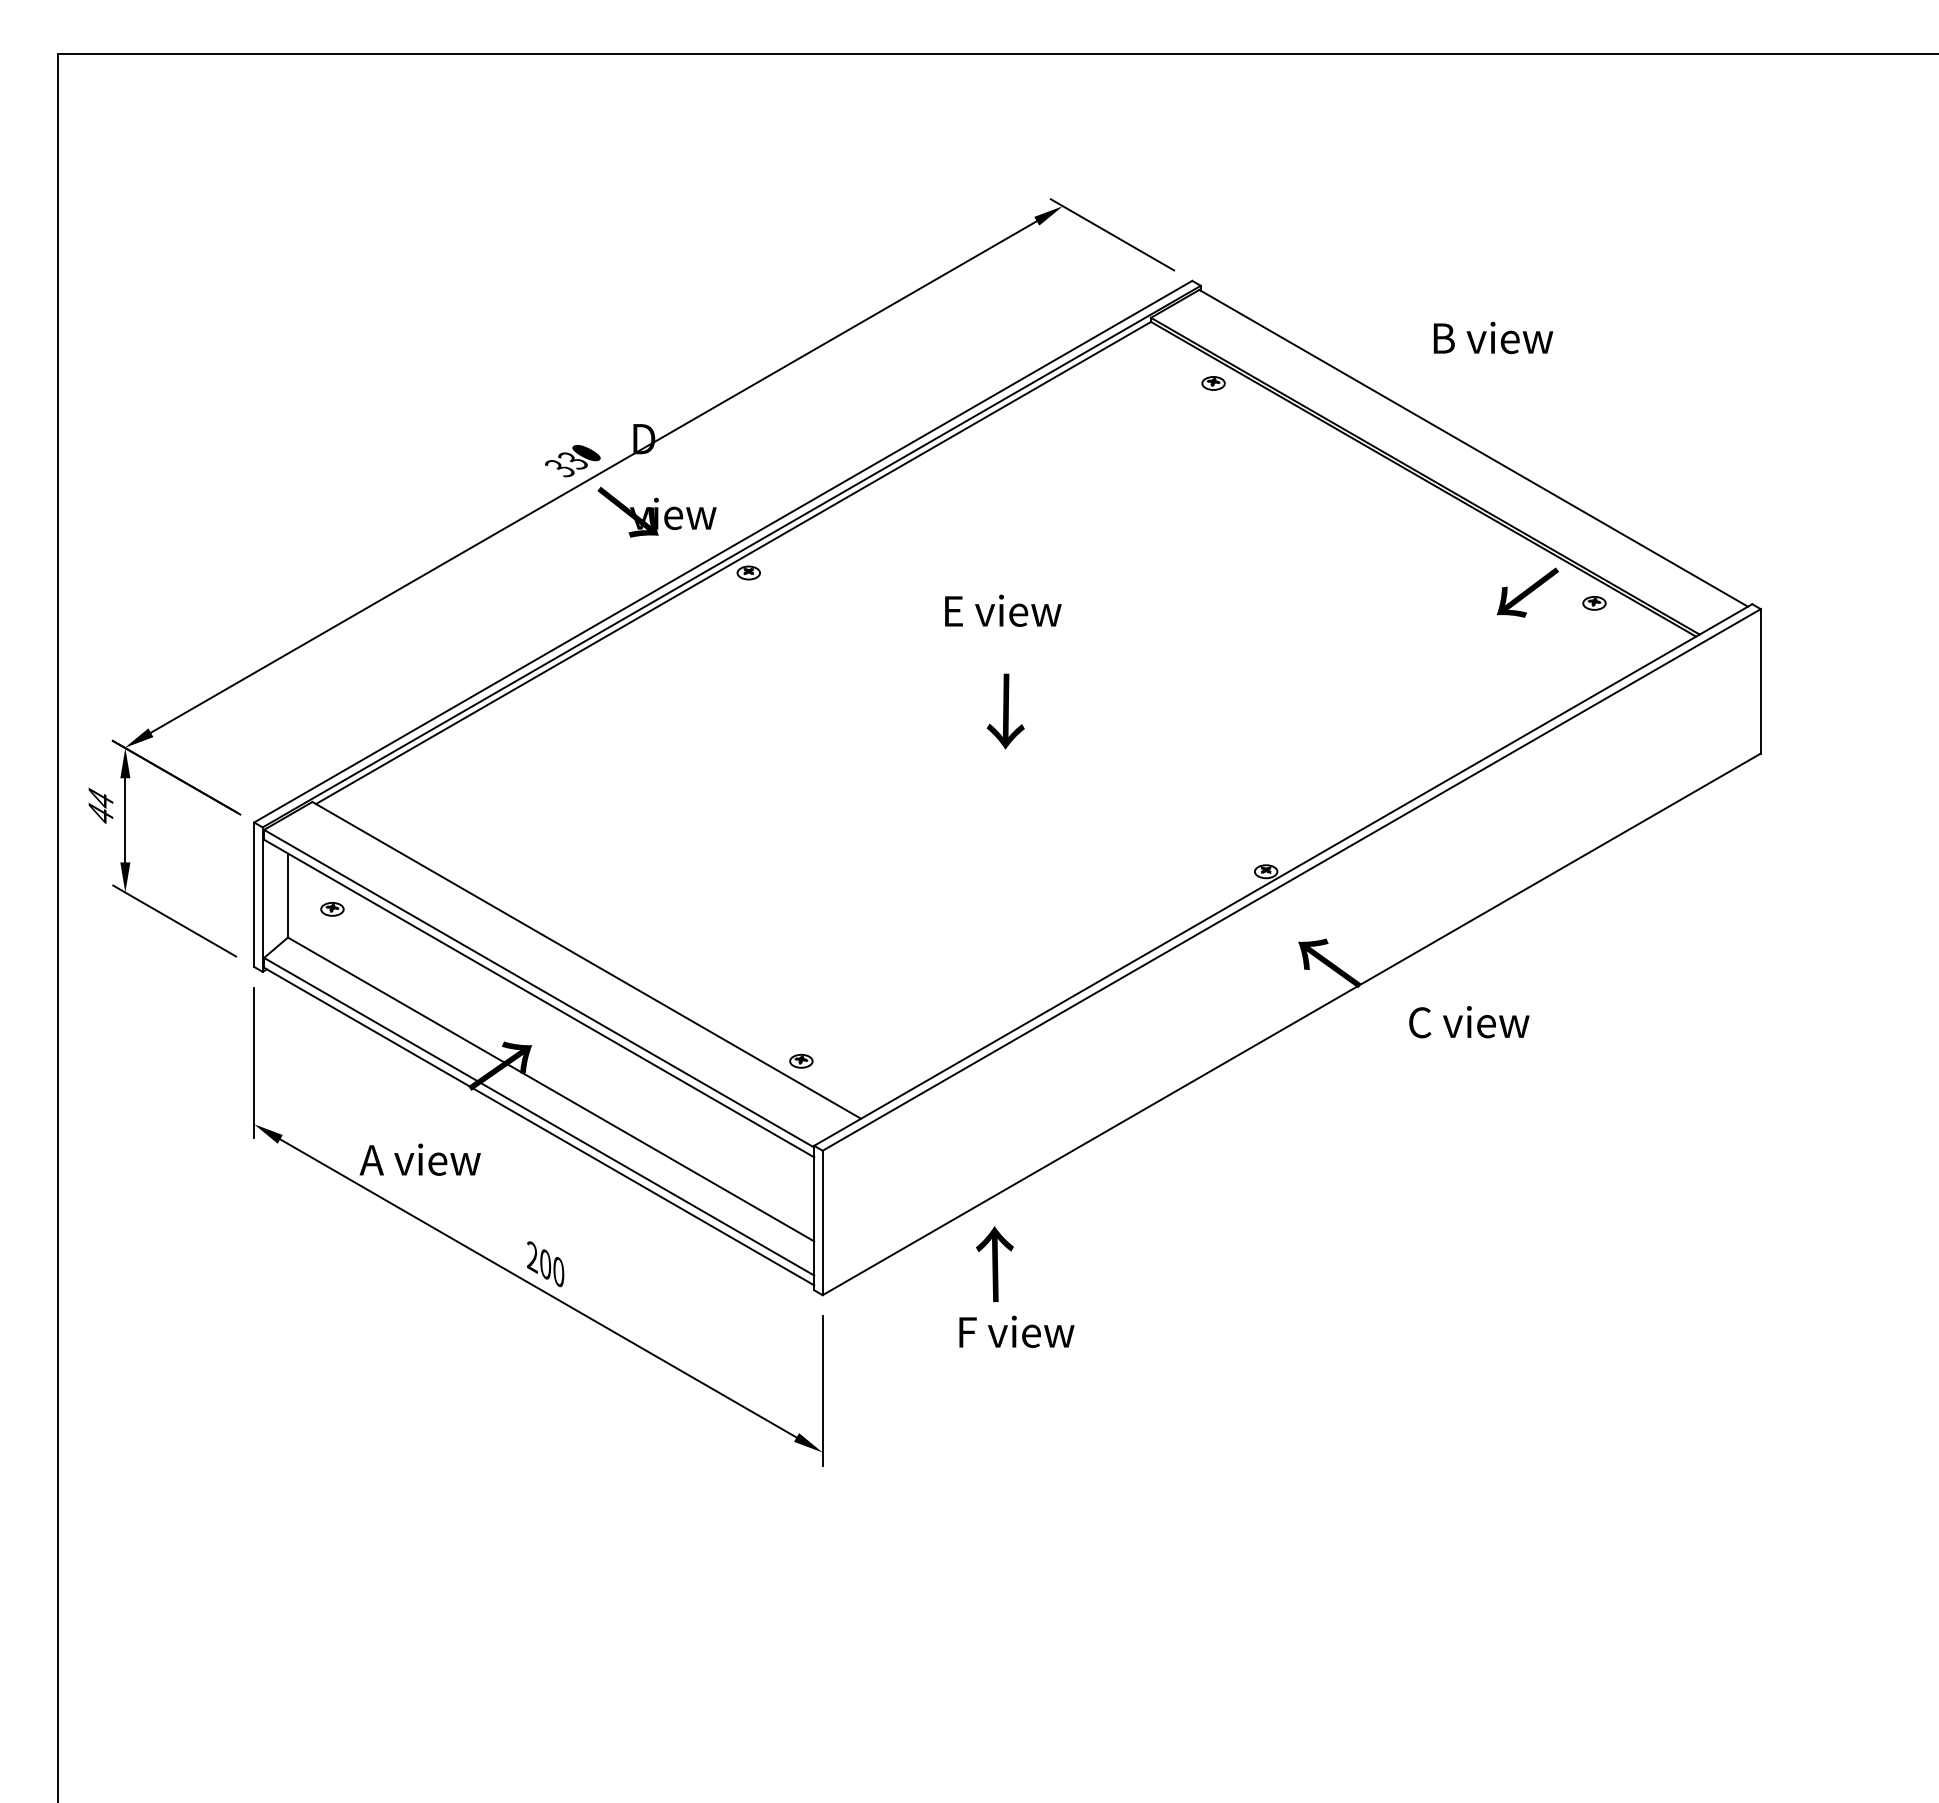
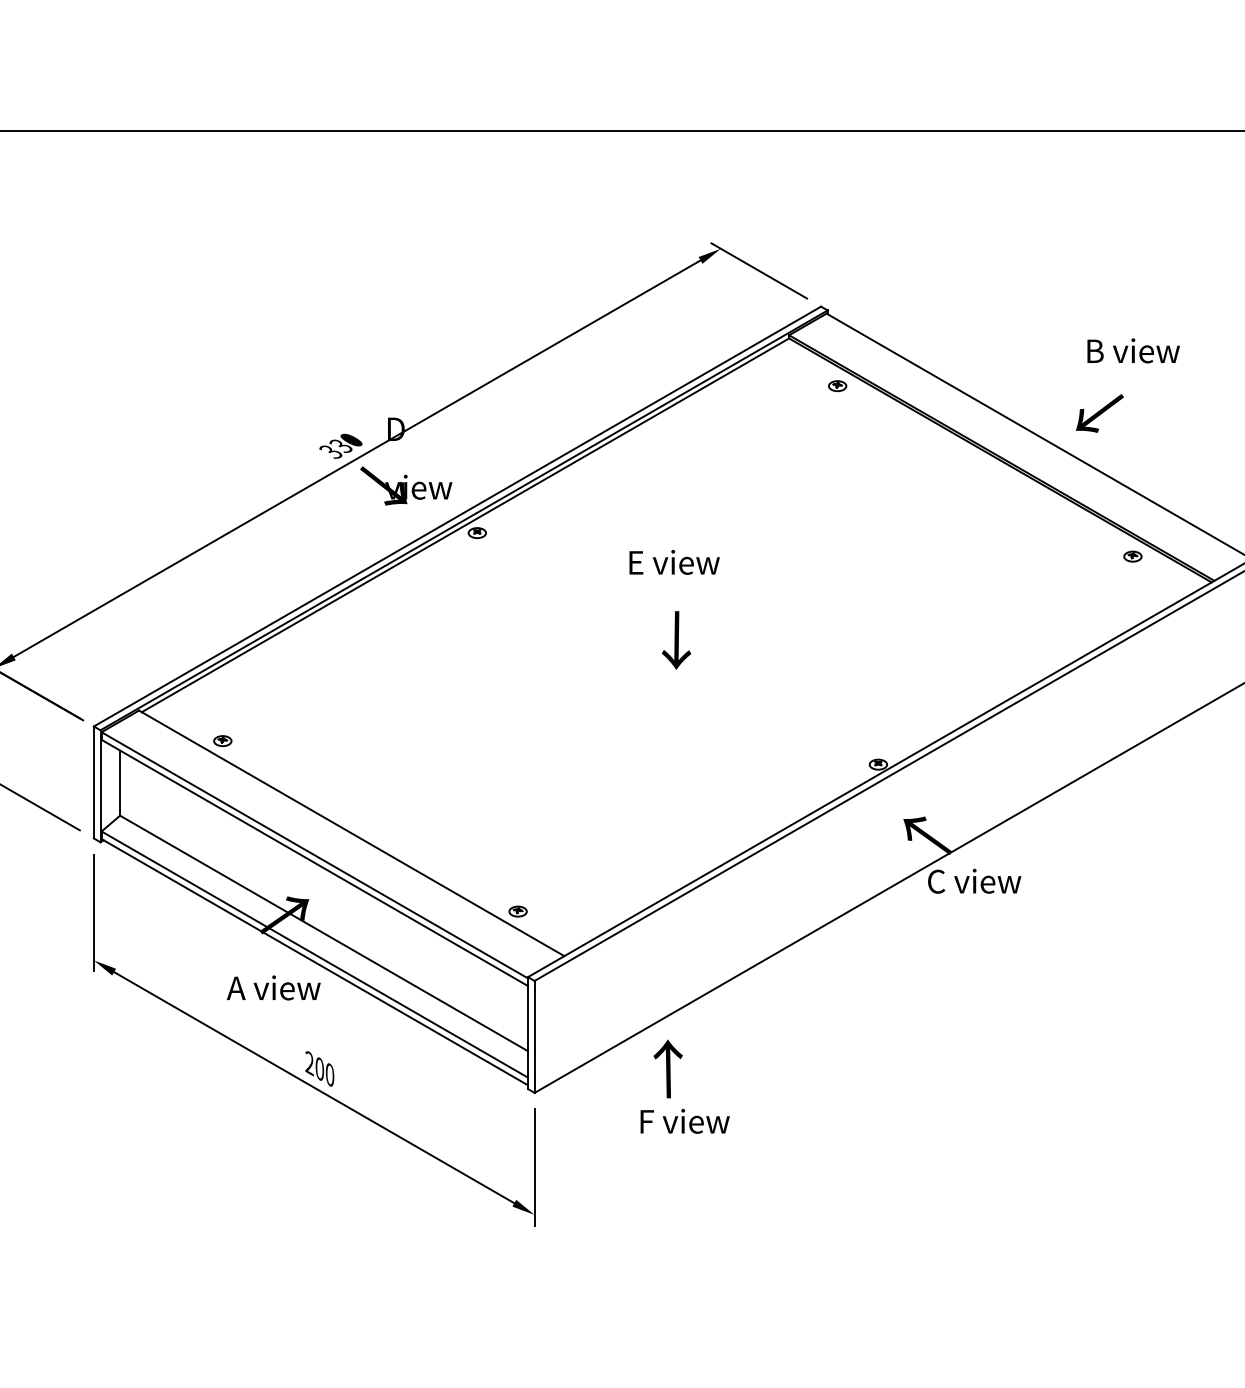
text: (1493, 337) -> (1133, 350), moved
text: (1527, 592) -> (1099, 413), moved
part: (332, 909) -> (222, 741), moved
text: (1469, 1022) -> (974, 881), moved
text: (419, 1159) -> (273, 987), moved

